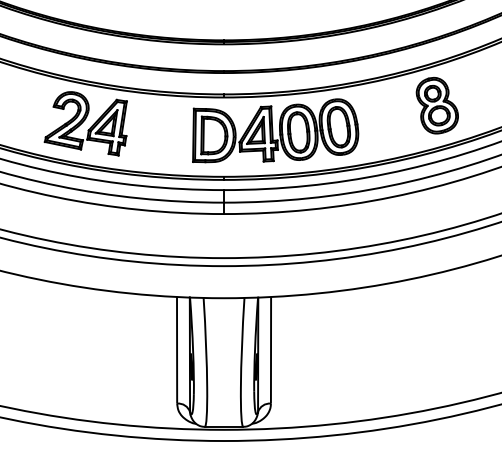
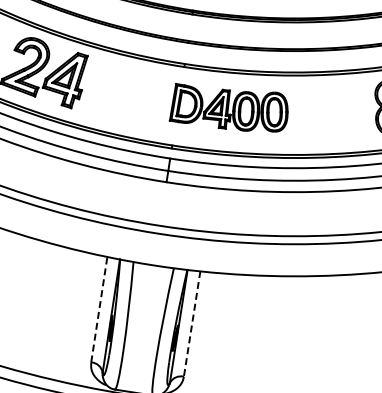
part: (275, 130) -> (230, 107), size x0.7
line: (177, 349) -> (99, 308), solid -> dashed
line: (271, 350) -> (192, 324), solid -> dashed

